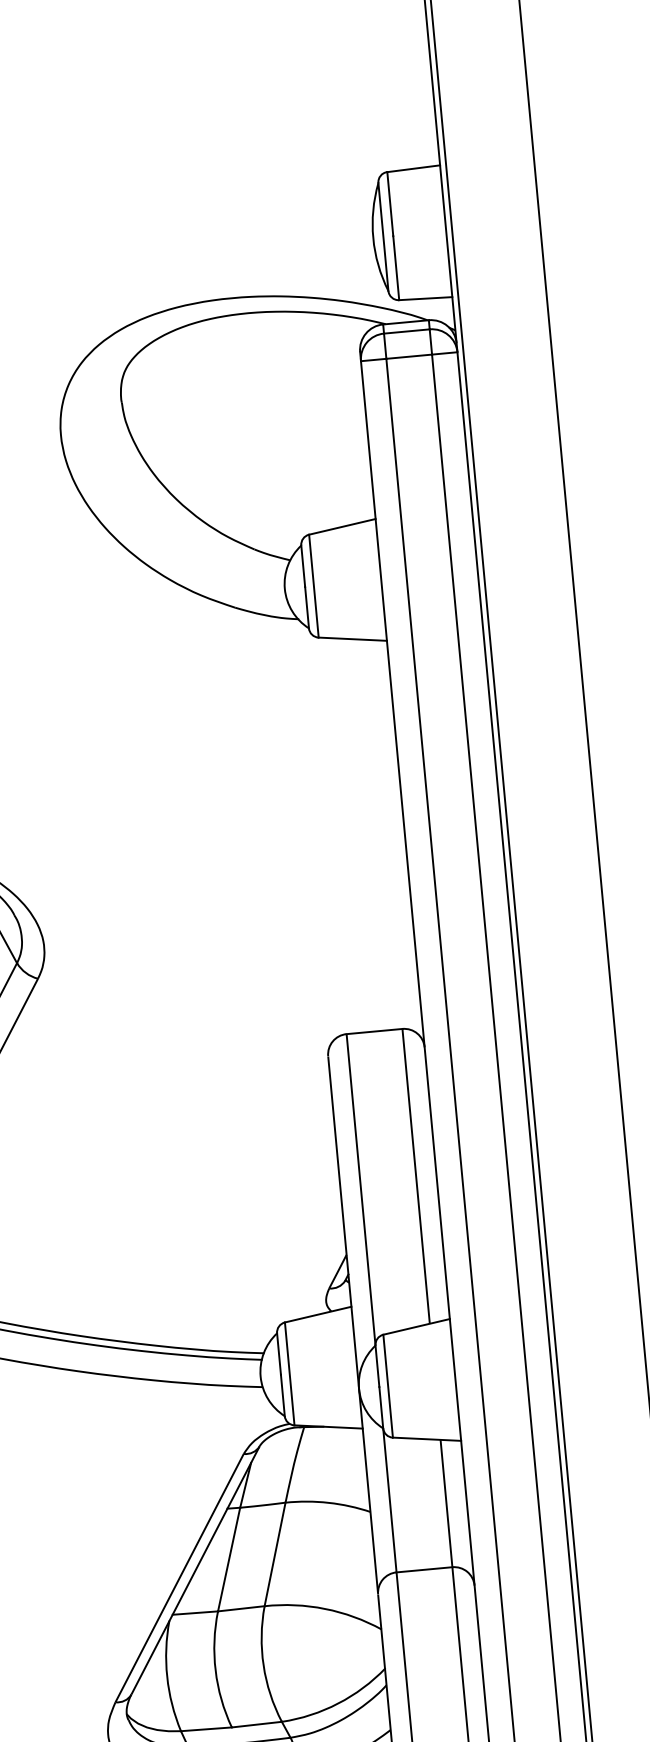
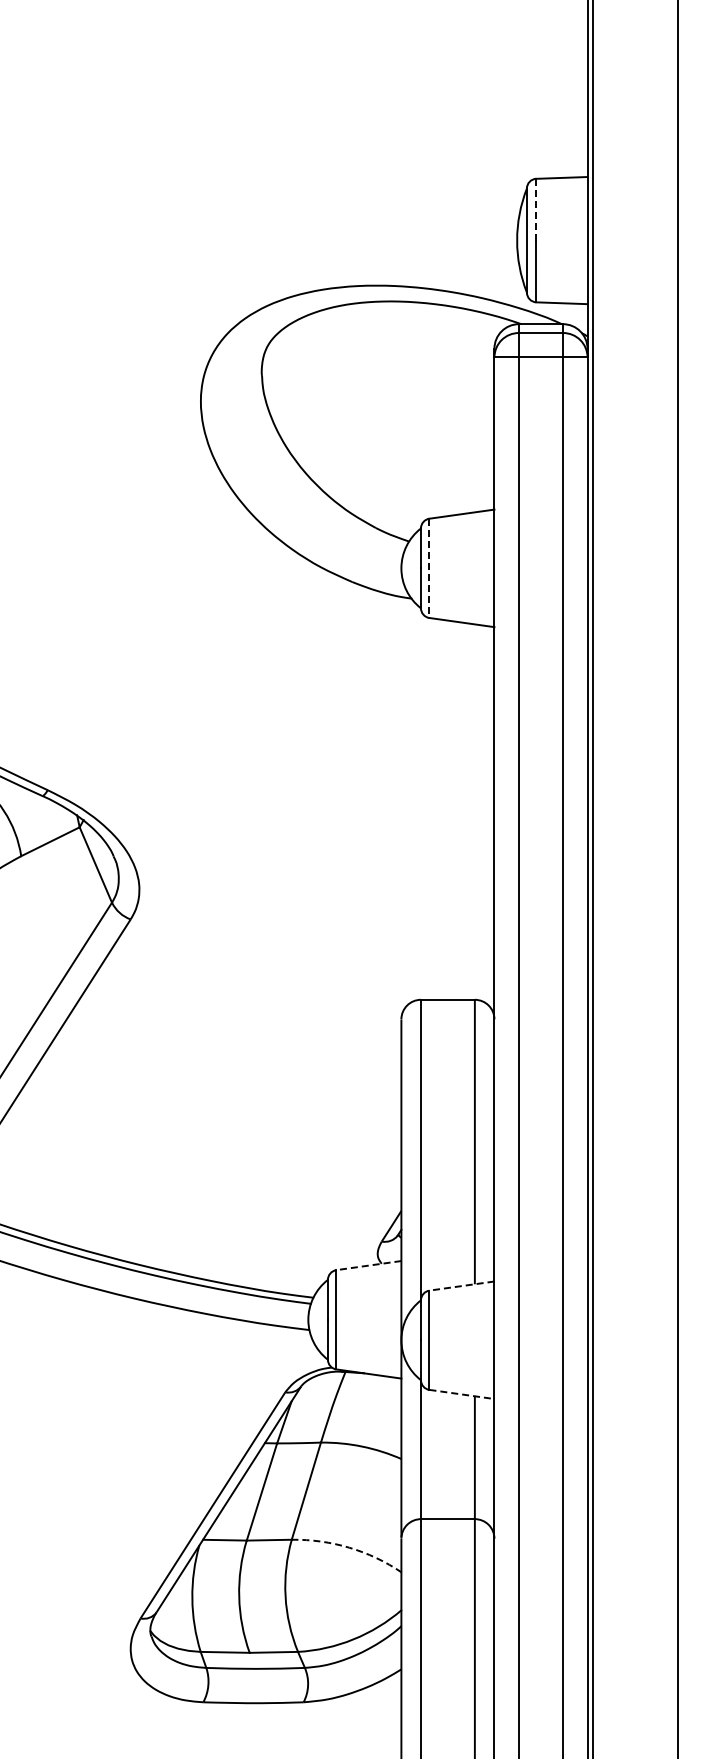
line: (390, 203) -> (536, 209), solid -> dashed
line: (313, 586) -> (429, 568), solid -> dashed
line: (317, 1314) -> (368, 1265), solid -> dashed
line: (416, 1327) -> (461, 1286), solid -> dashed
line: (426, 1439) -> (461, 1394), solid -> dashed
arc: (325, 1608) -> (349, 1547), solid -> dashed

